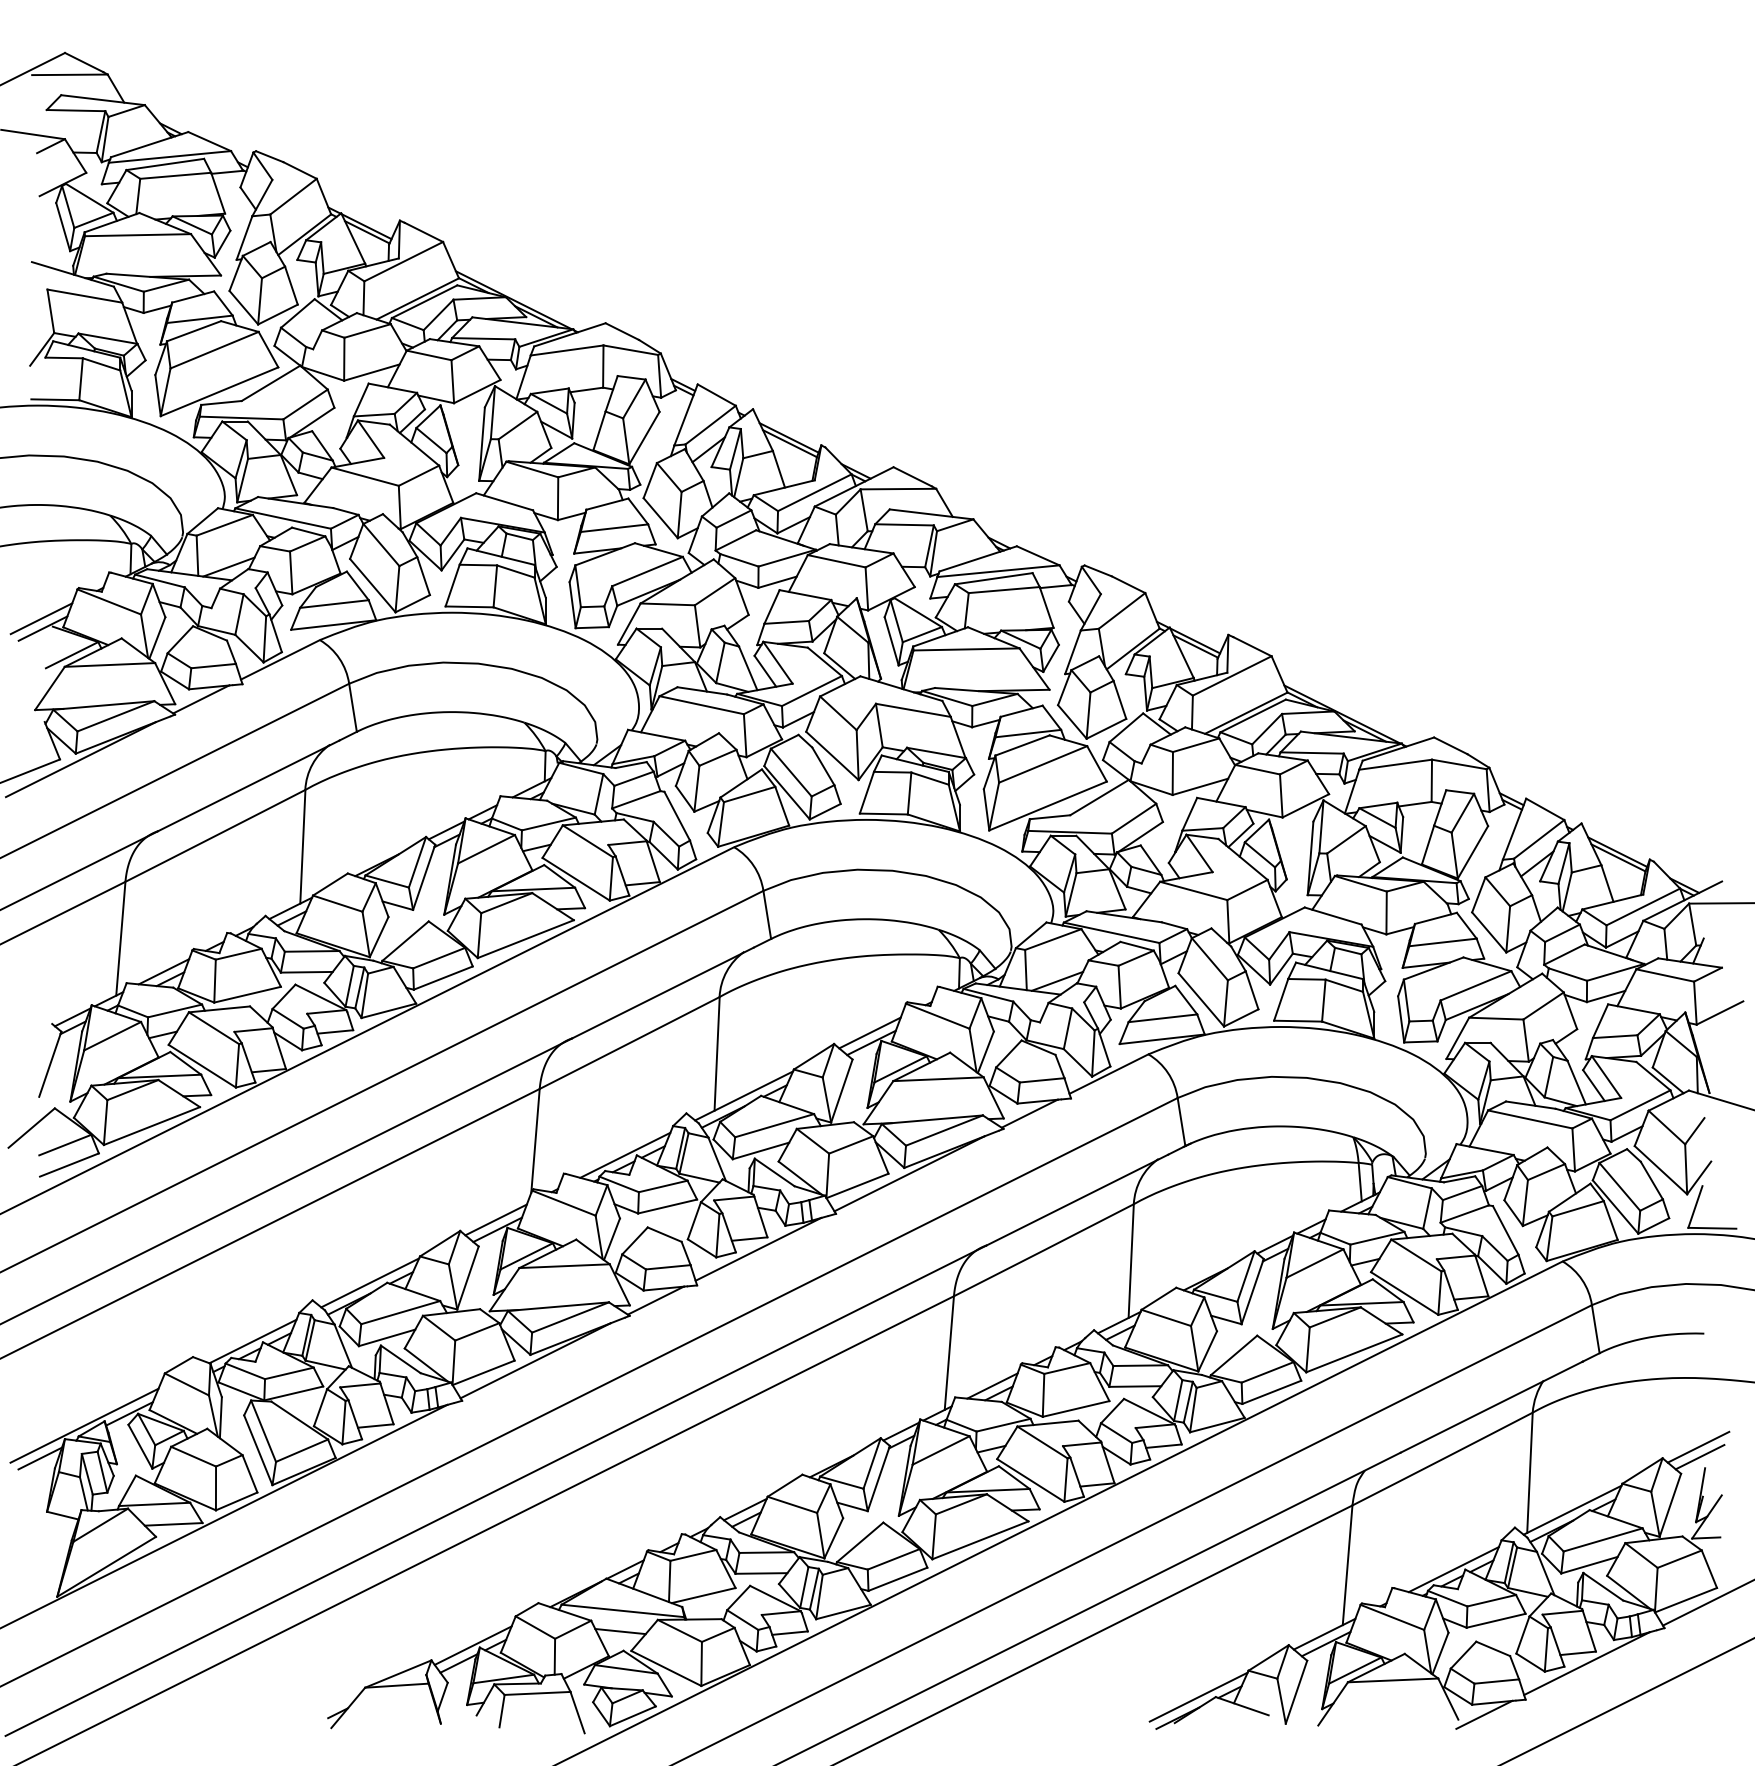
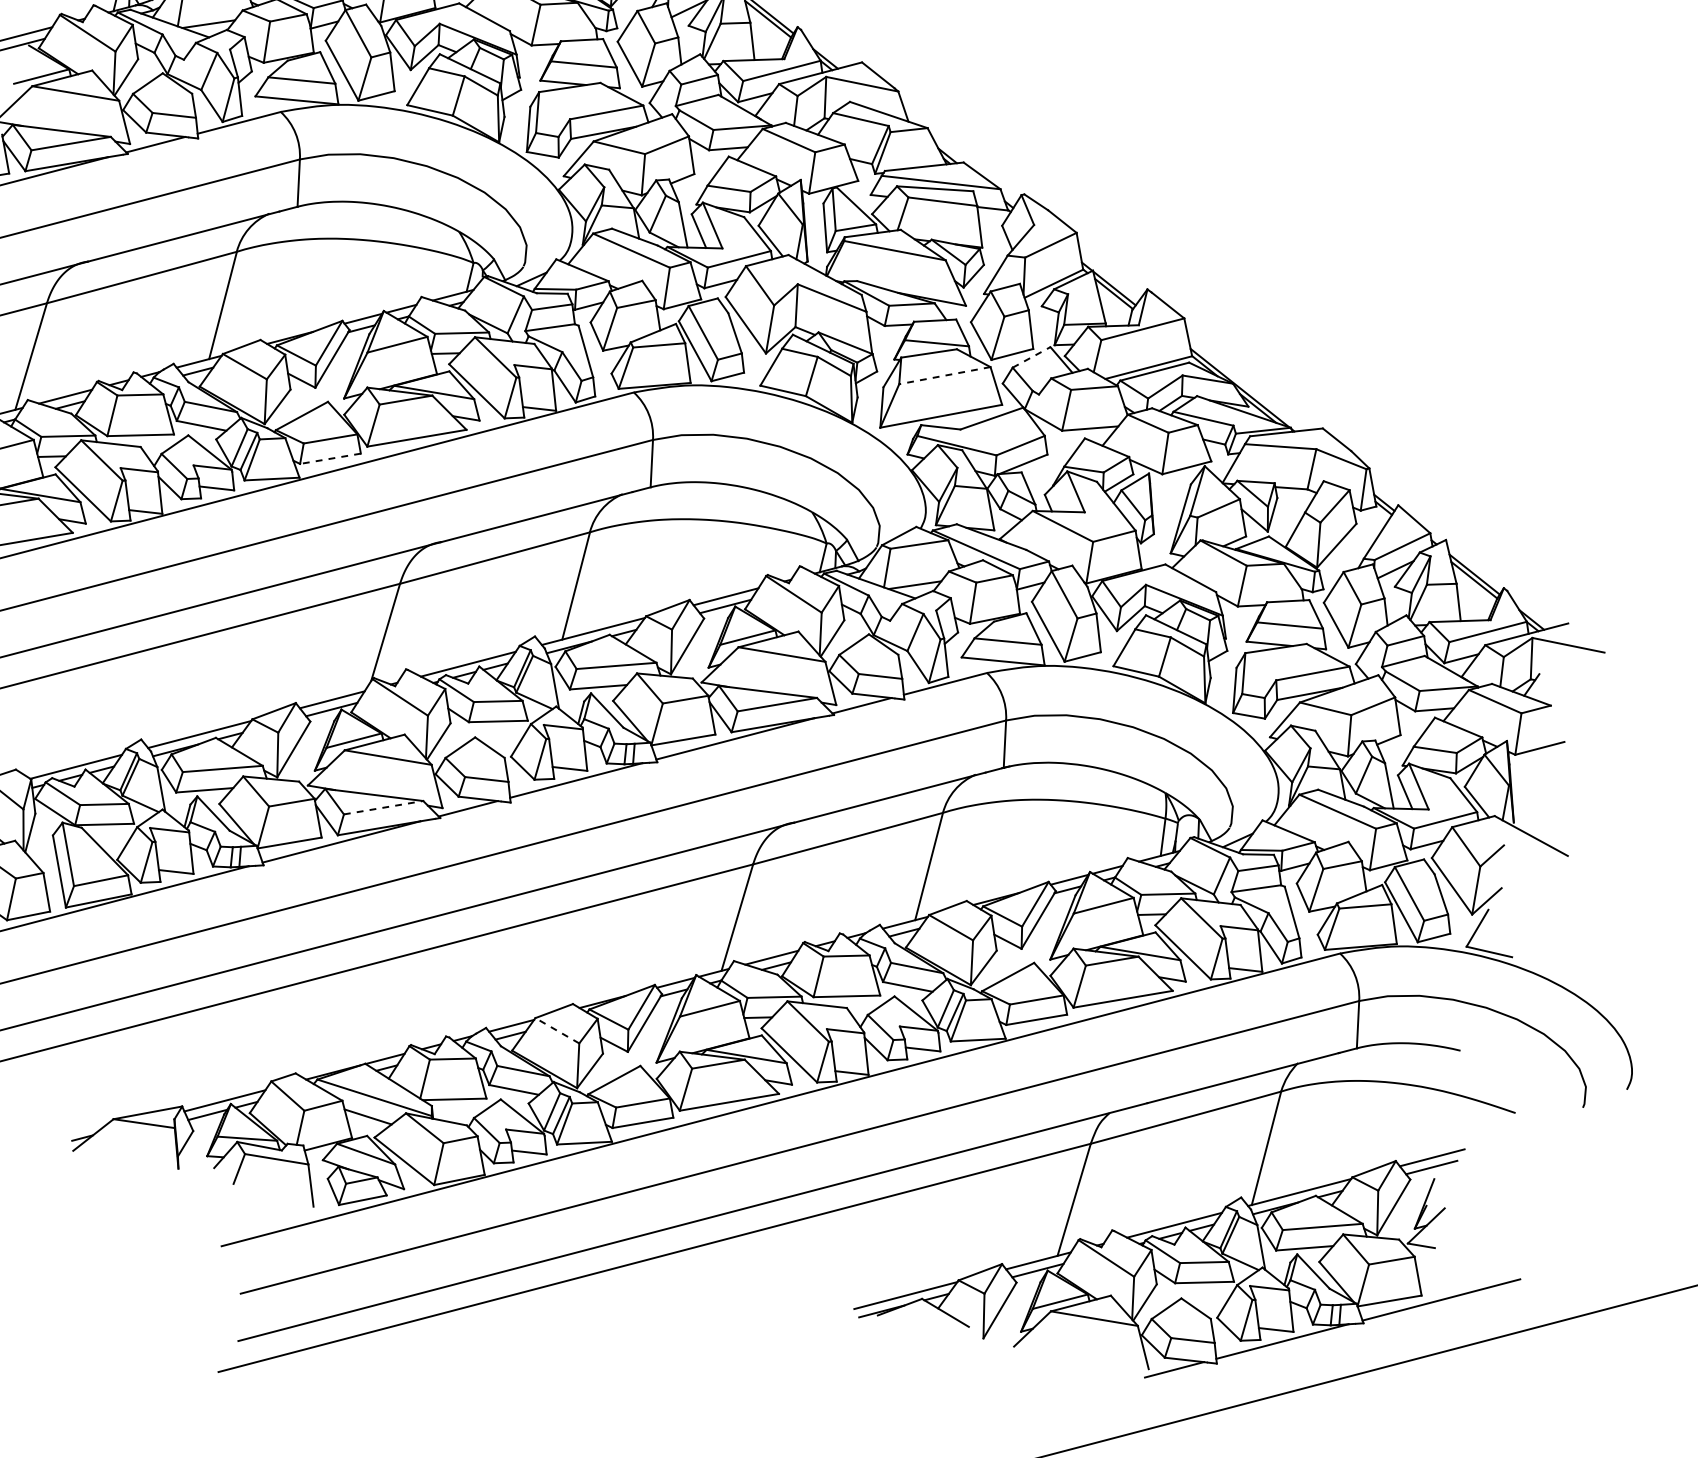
line: (1126, 727) -> (1031, 357), solid -> dashed
line: (1043, 764) -> (945, 375), solid -> dashed
line: (443, 978) -> (330, 459), solid -> dashed
line: (571, 1317) -> (384, 807), solid -> dashed
line: (791, 1504) -> (556, 1030), solid -> dashed

